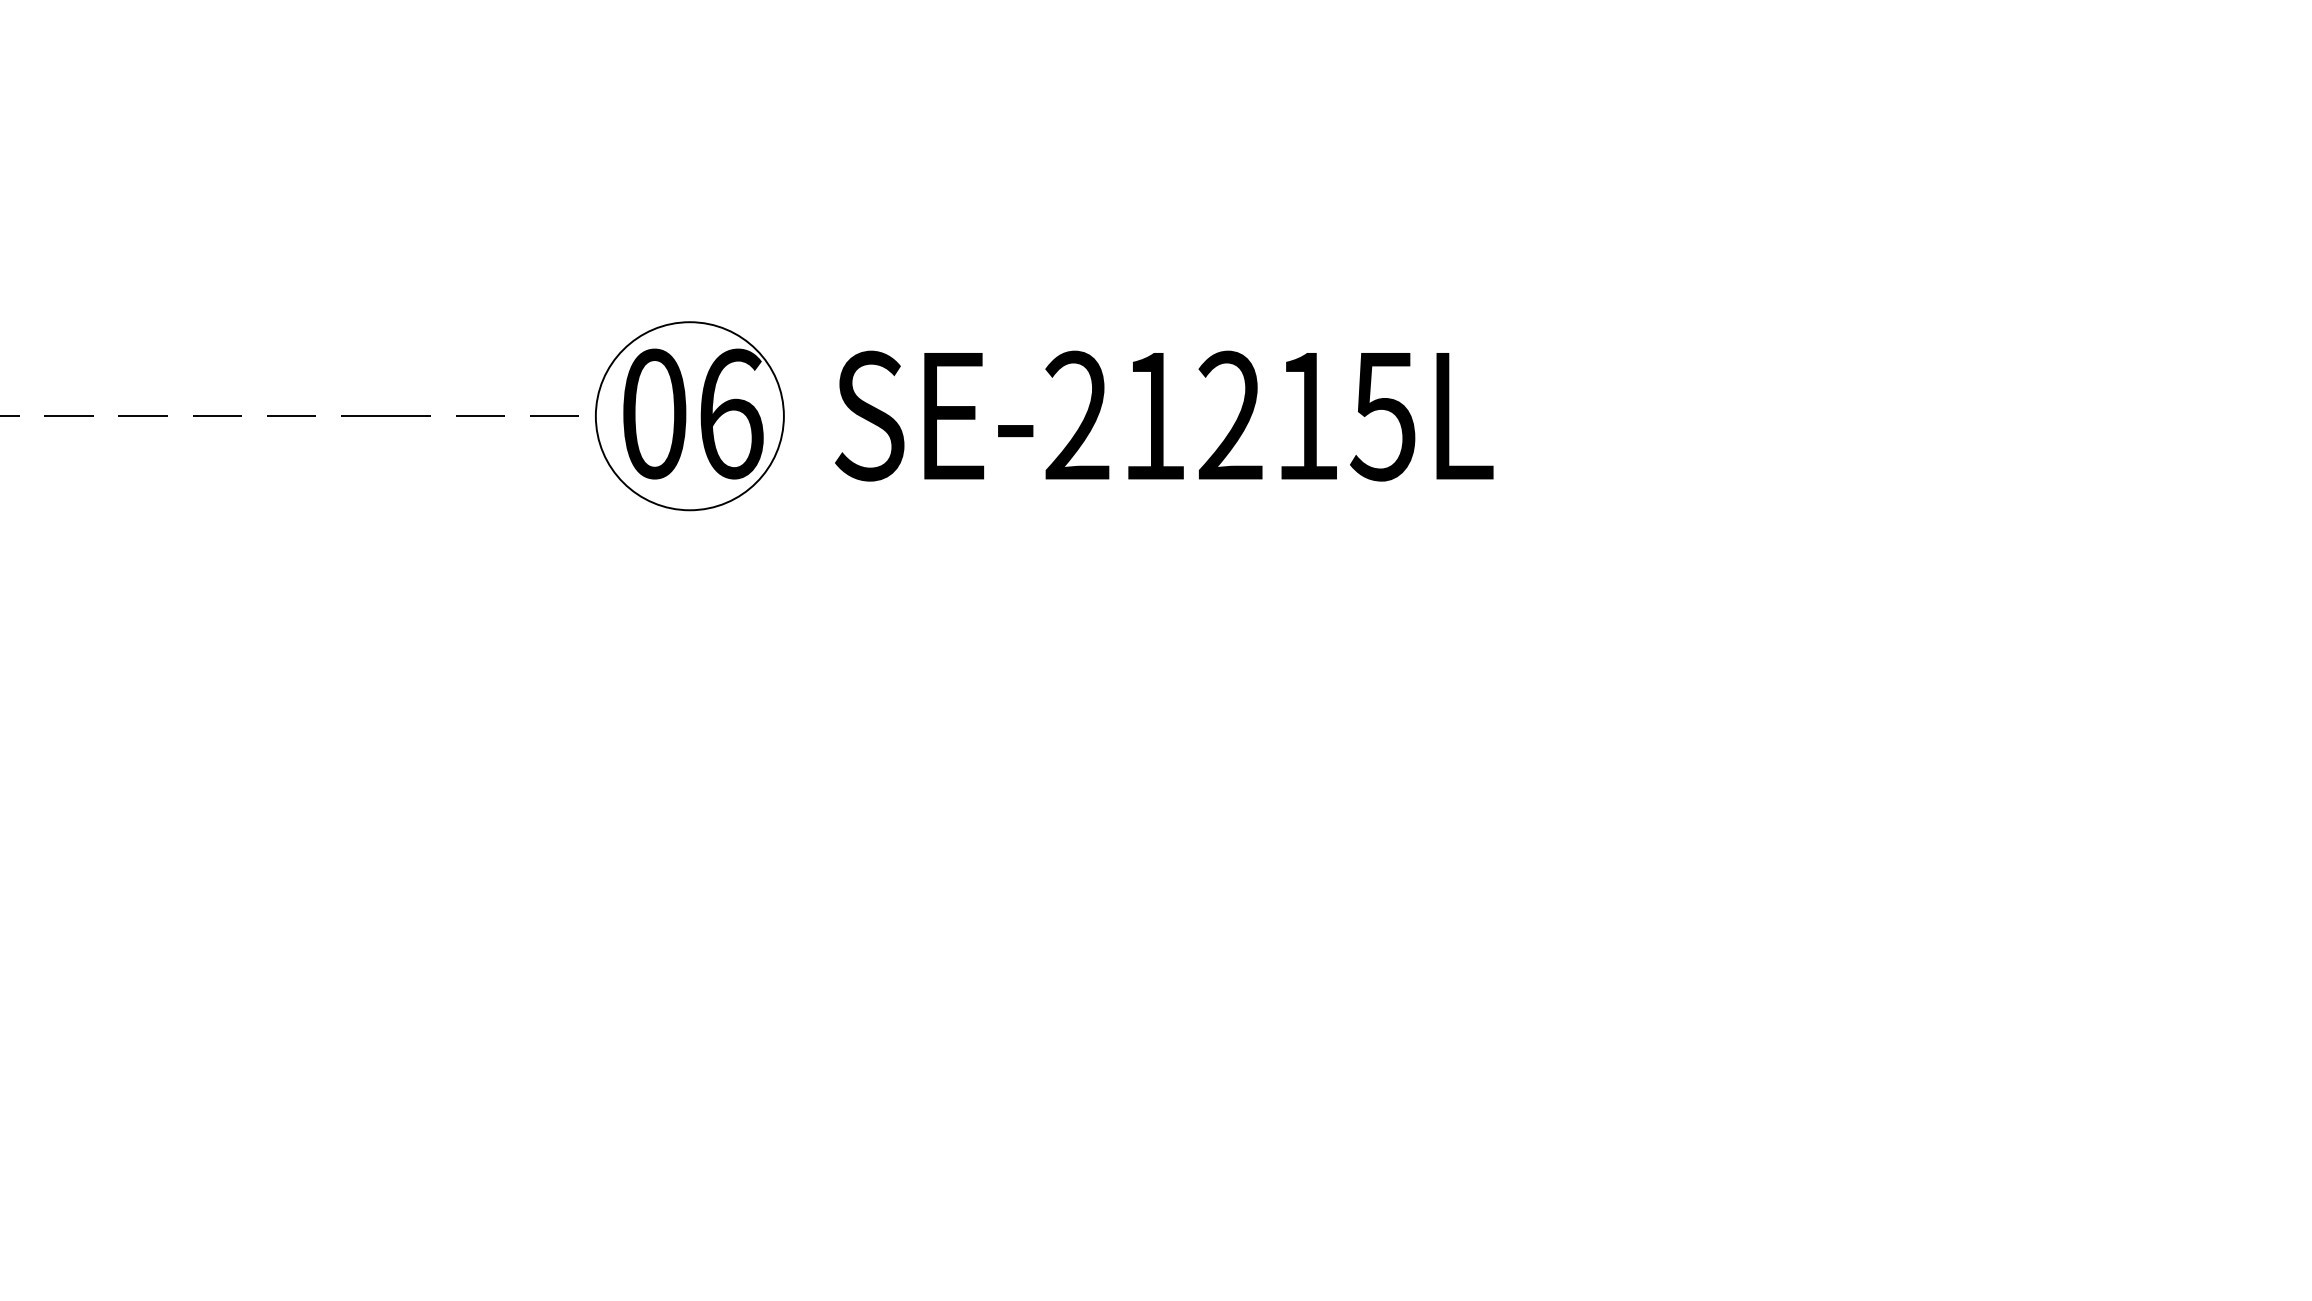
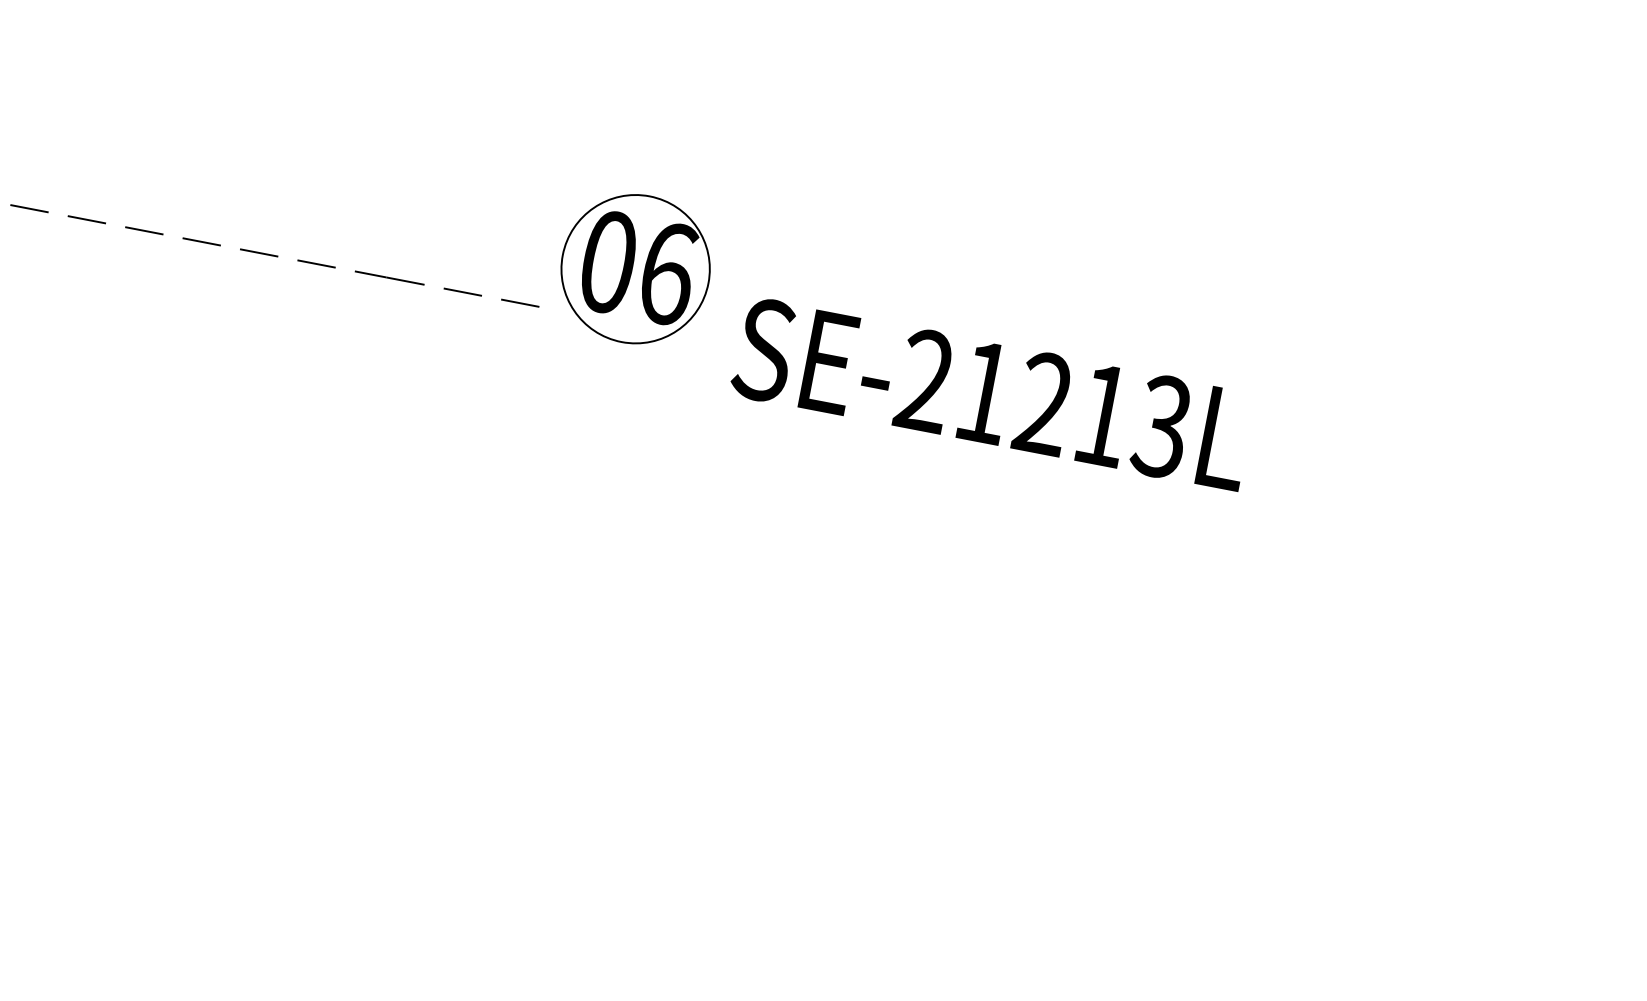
text: (1382, 415) -> (1161, 426), SE-21215L -> SE-21213L
part: (689, 416) -> (635, 269), moved

